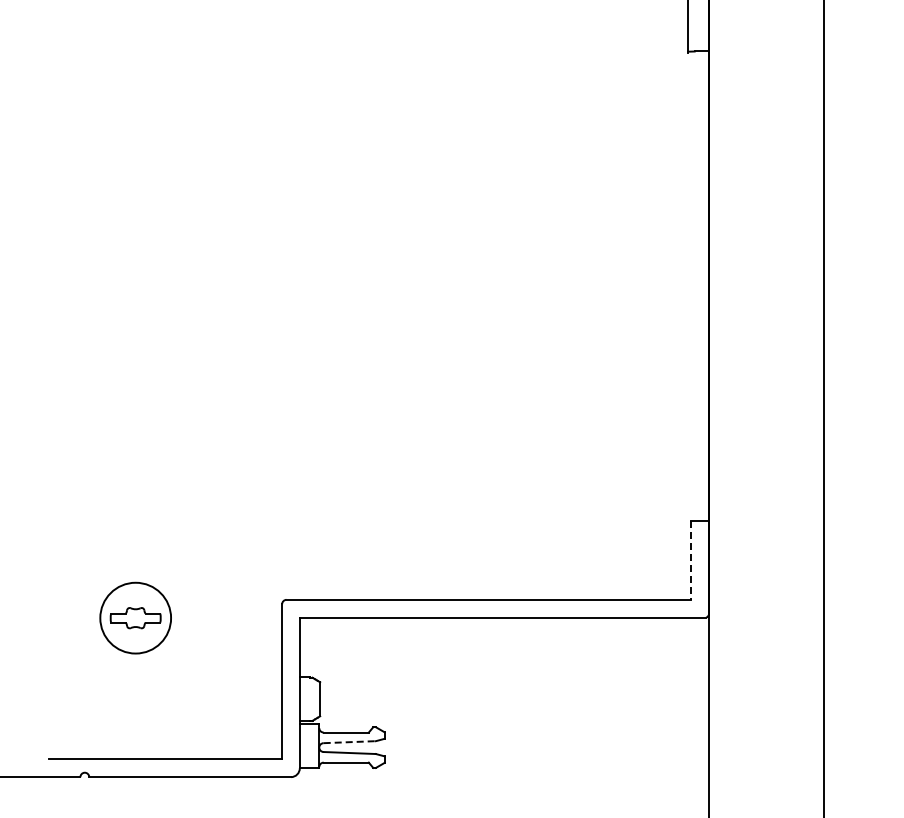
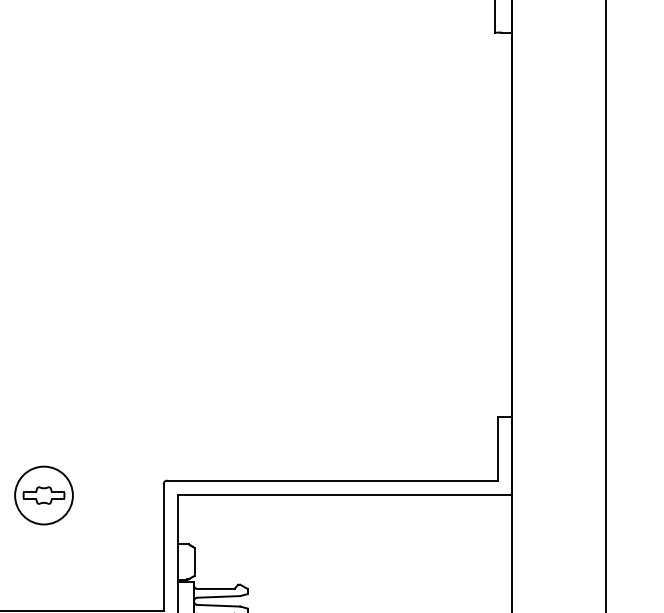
line: (690, 561) -> (497, 449), dashed -> solid
line: (350, 742) -> (219, 597), dashed -> solid

